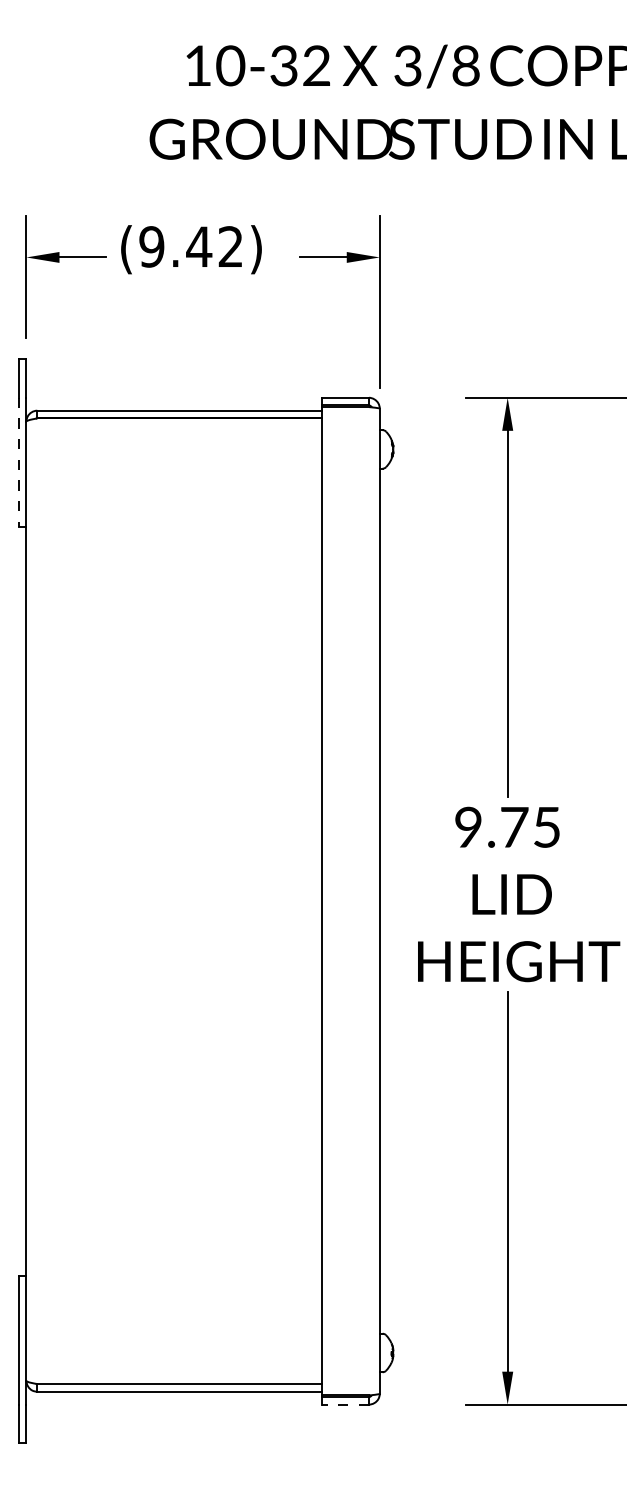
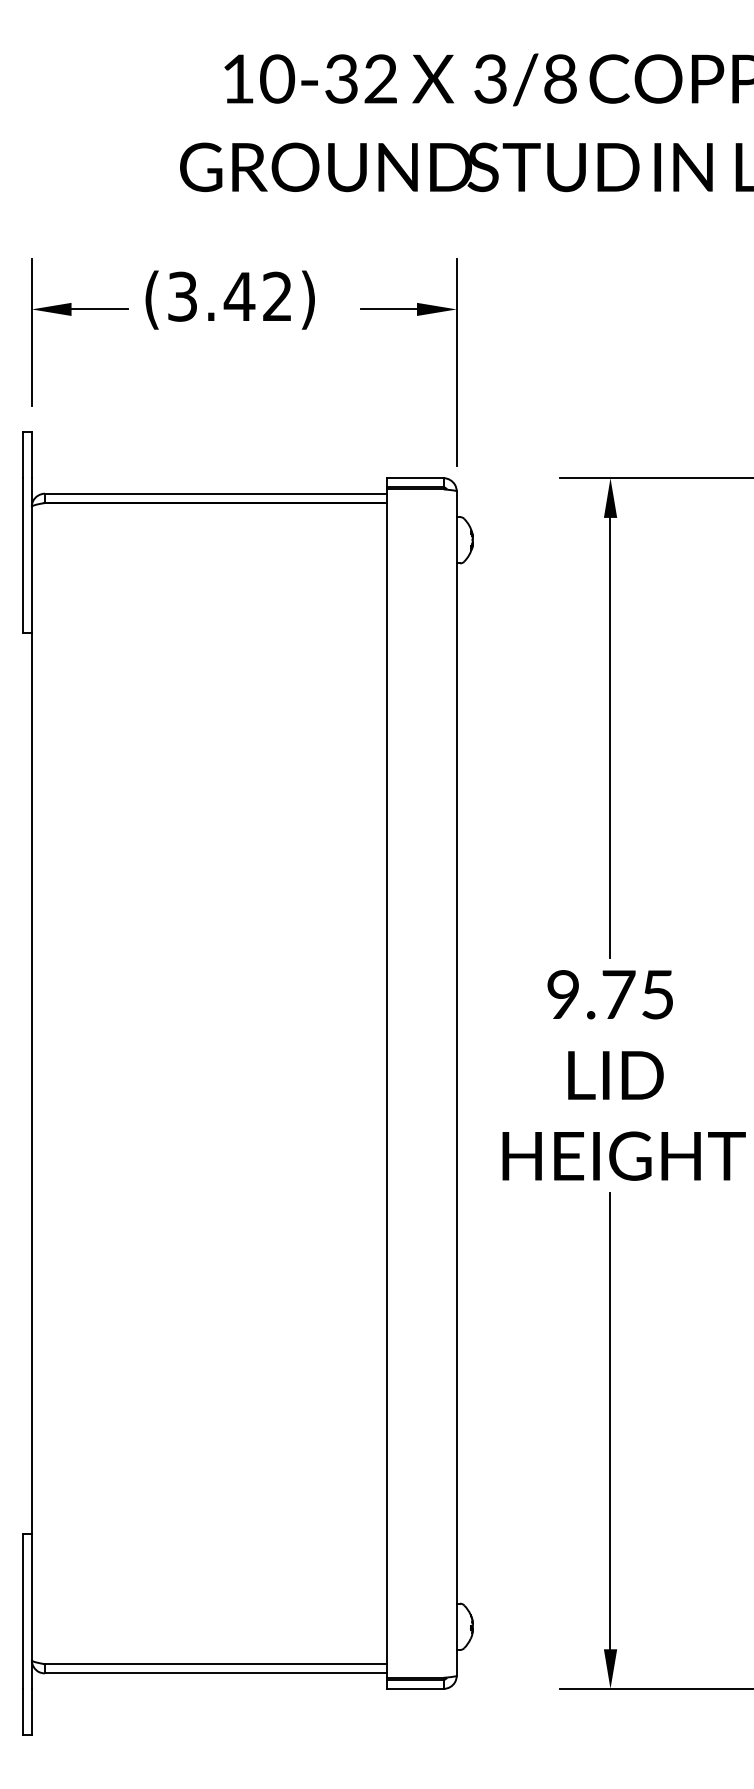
text: (151, 246) -> (182, 296), (9.42) -> (3.42)
line: (18, 462) -> (22, 555), dashed -> solid
line: (344, 1404) -> (414, 1688), dashed -> solid

